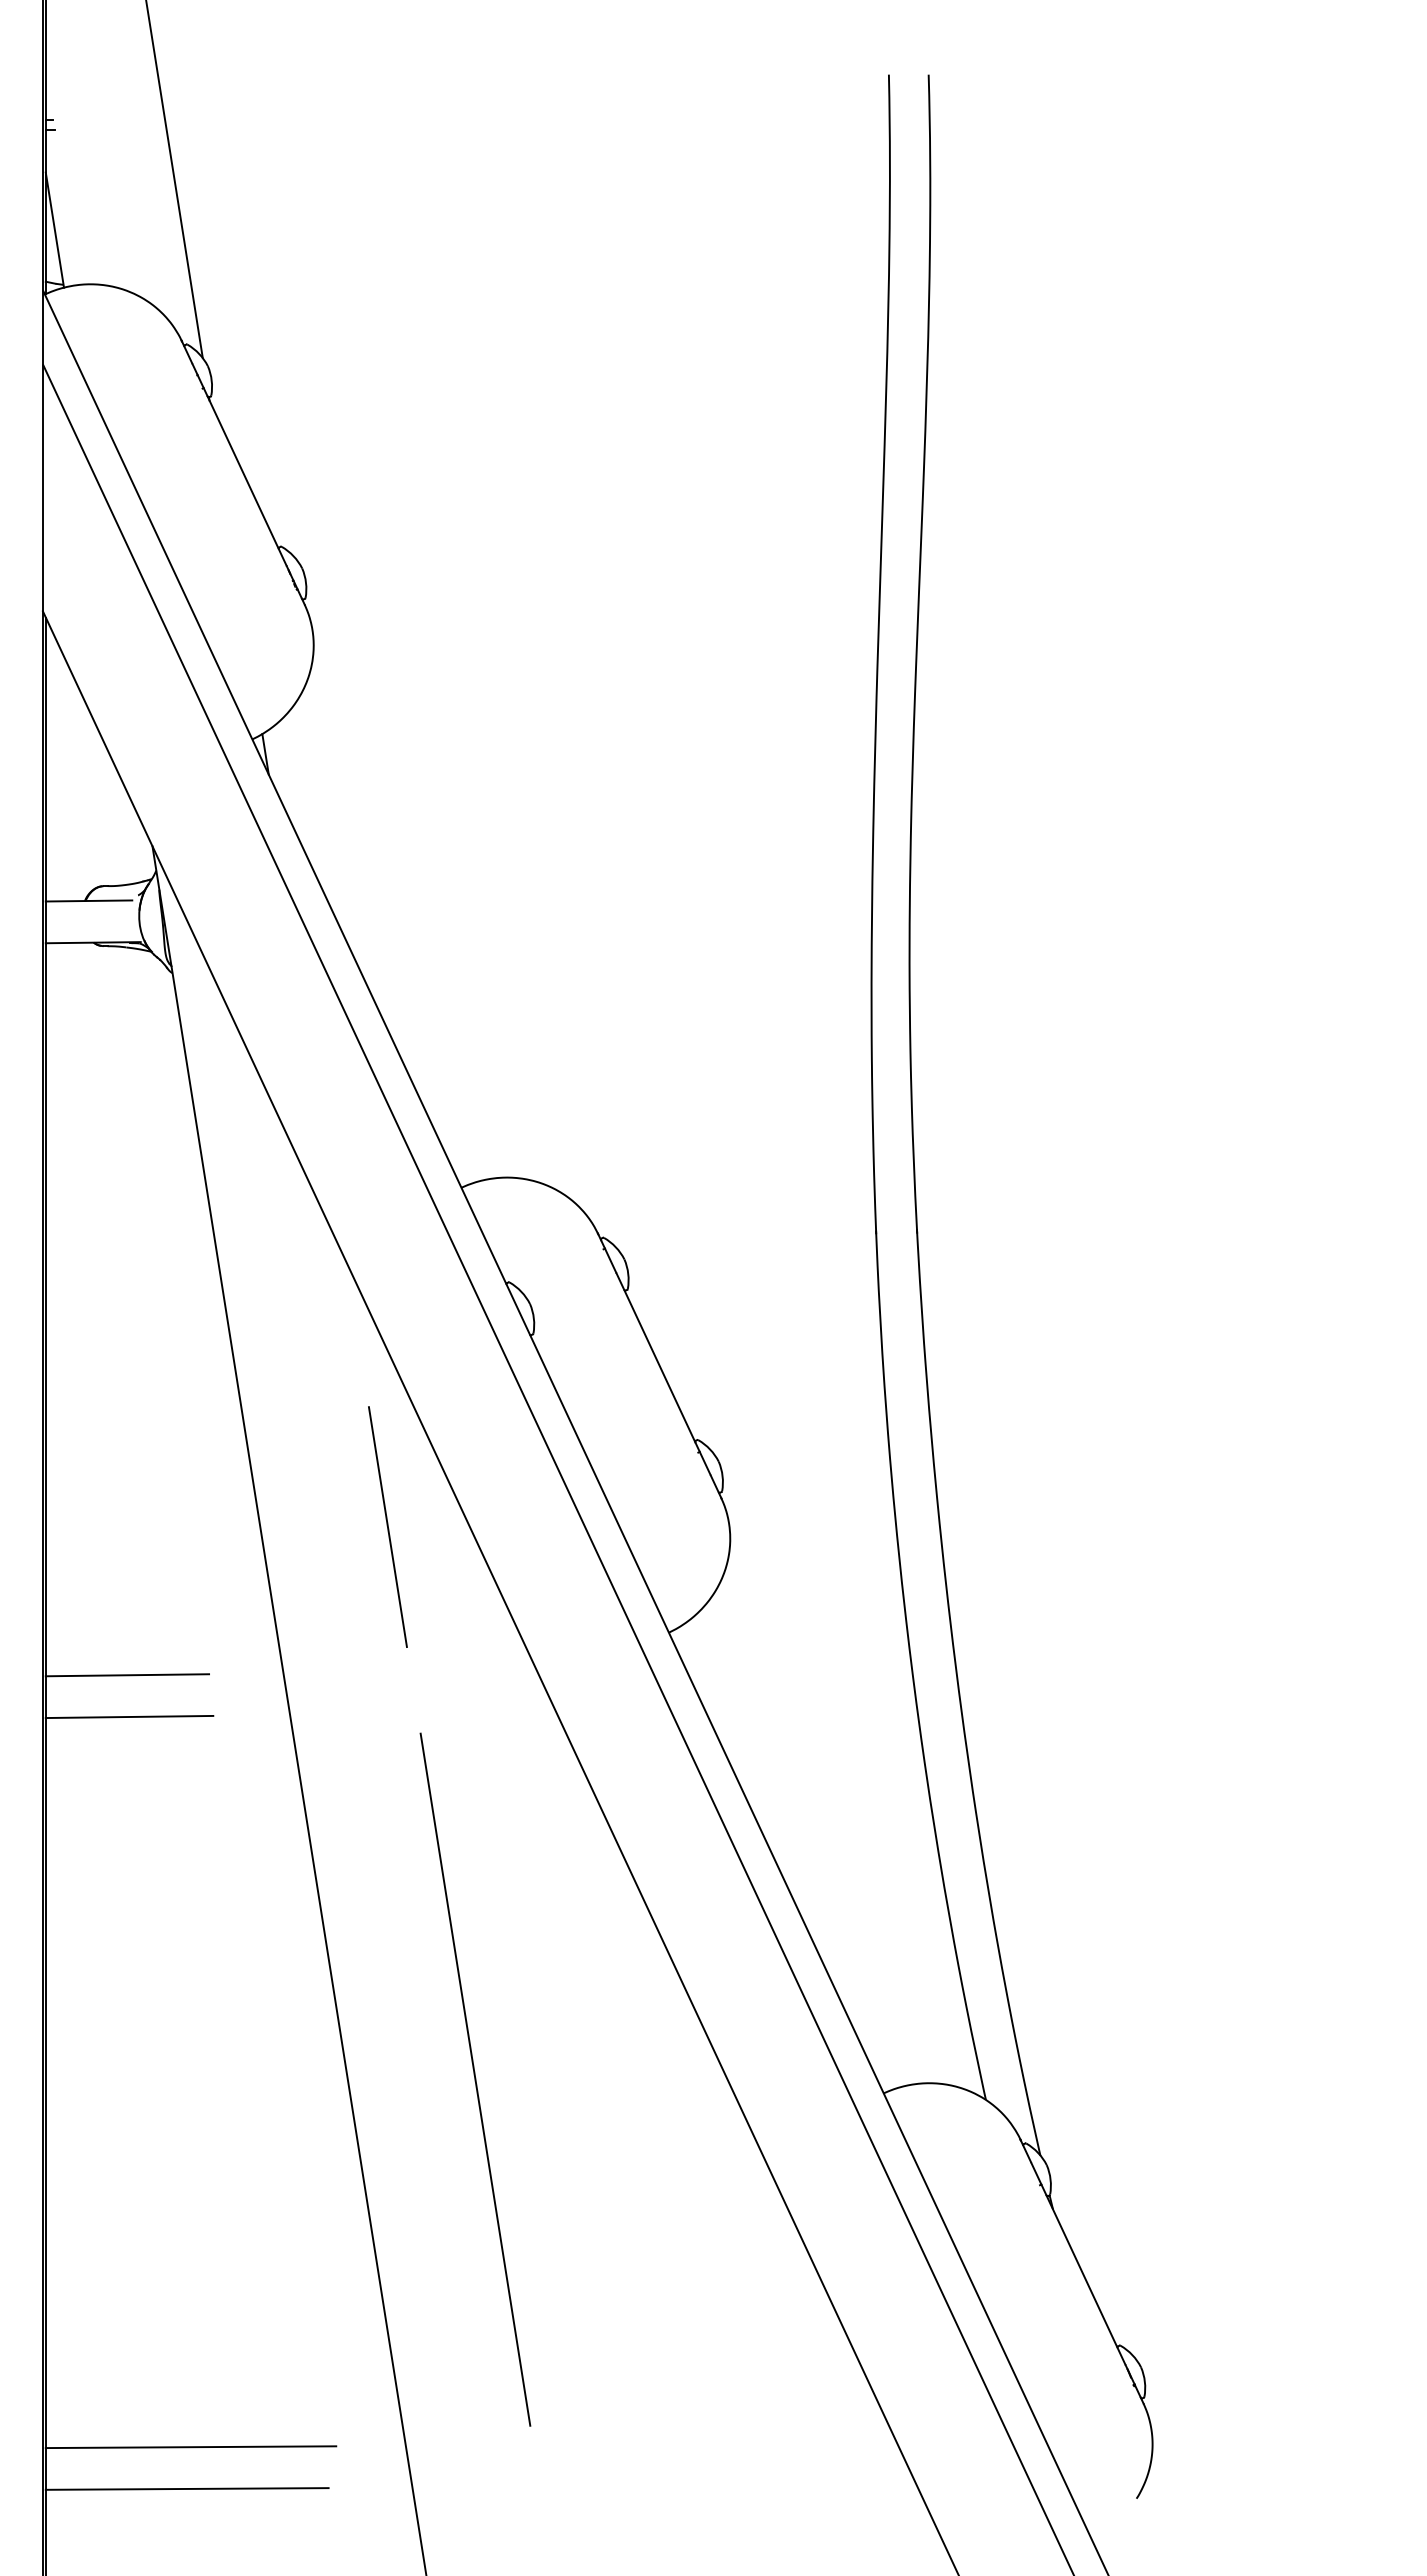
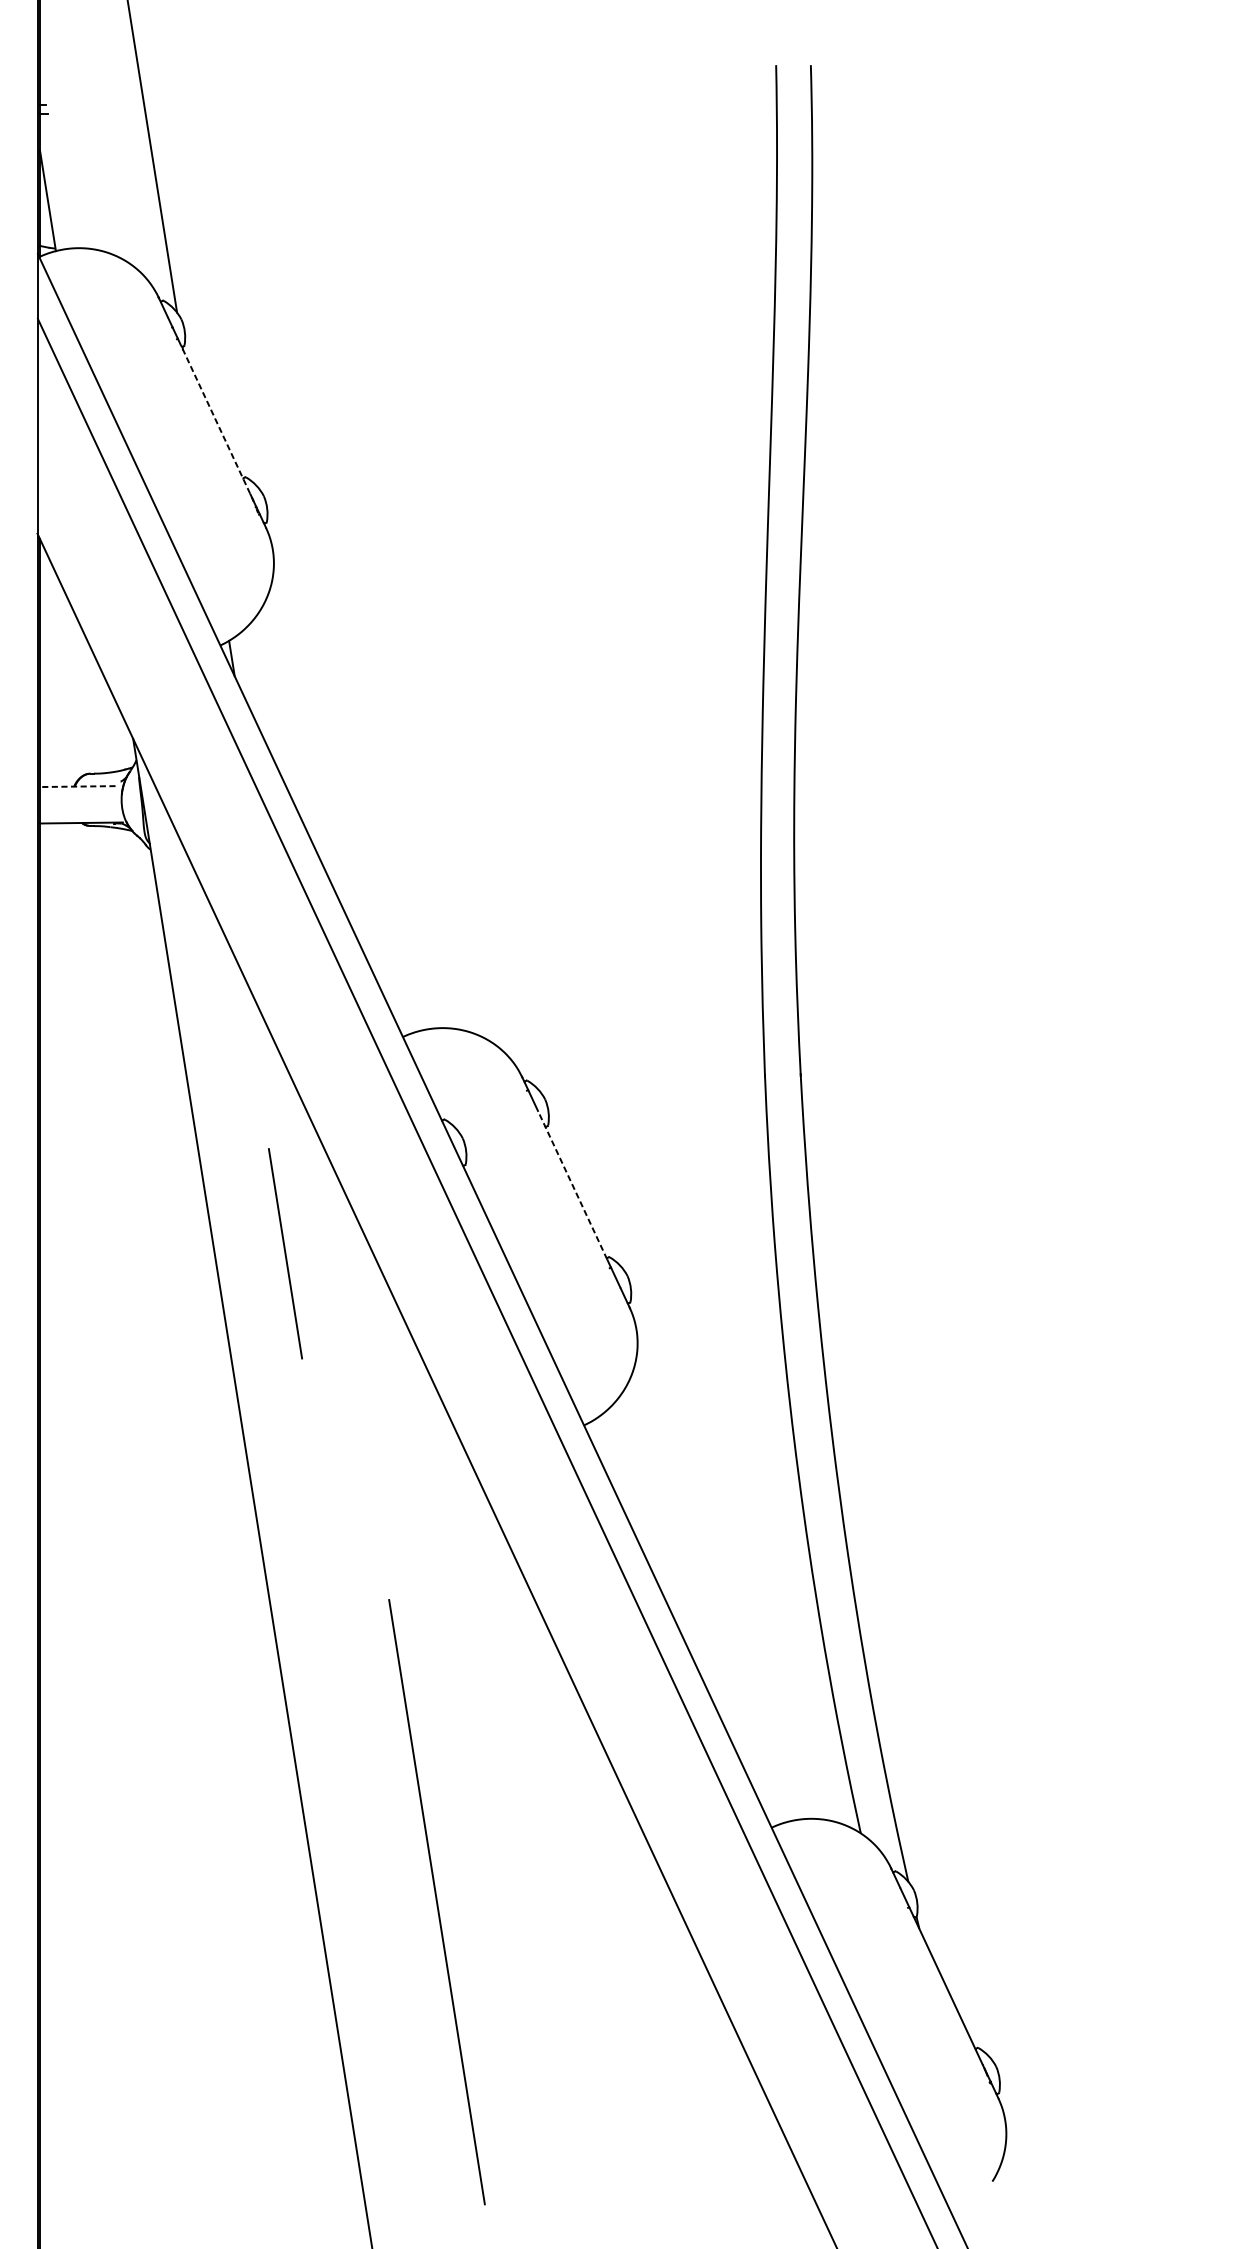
line: (246, 480) -> (215, 419), solid -> dashed
line: (88, 900) -> (77, 786), solid -> dashed
line: (655, 1357) -> (572, 1185), solid -> dashed
line: (387, 1526) -> (285, 1253), moved
line: (127, 1675) -> (111, 1462), removed
line: (129, 1716) -> (113, 1498), removed
line: (475, 2079) -> (437, 1901), moved
line: (190, 2447) -> (166, 2136), removed
line: (186, 2488) -> (162, 2172), removed

